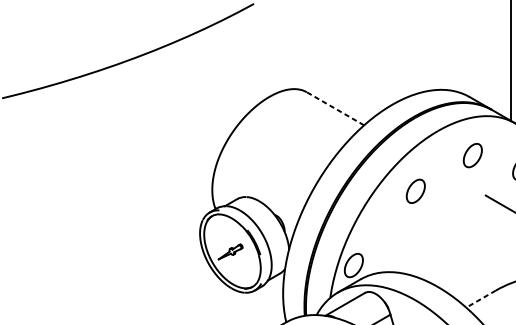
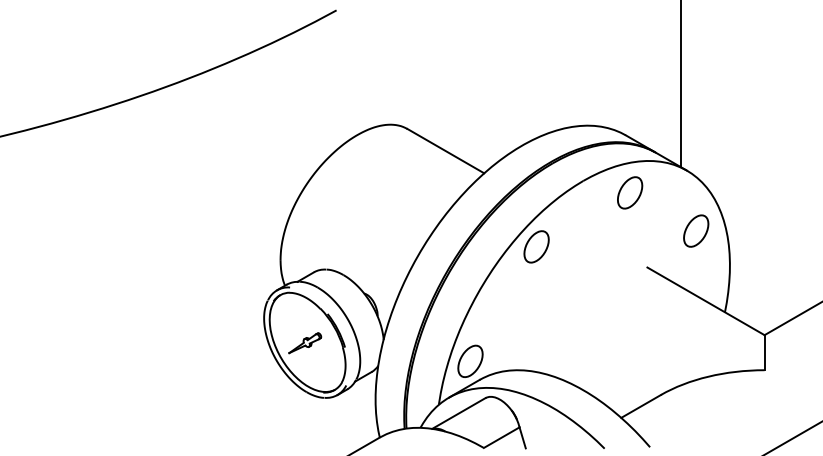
line: (335, 108) -> (445, 150), dashed -> solid
part: (473, 155) -> (630, 192), moved
part: (415, 191) -> (536, 246), moved
line: (481, 299) -> (641, 406), dashed -> solid

